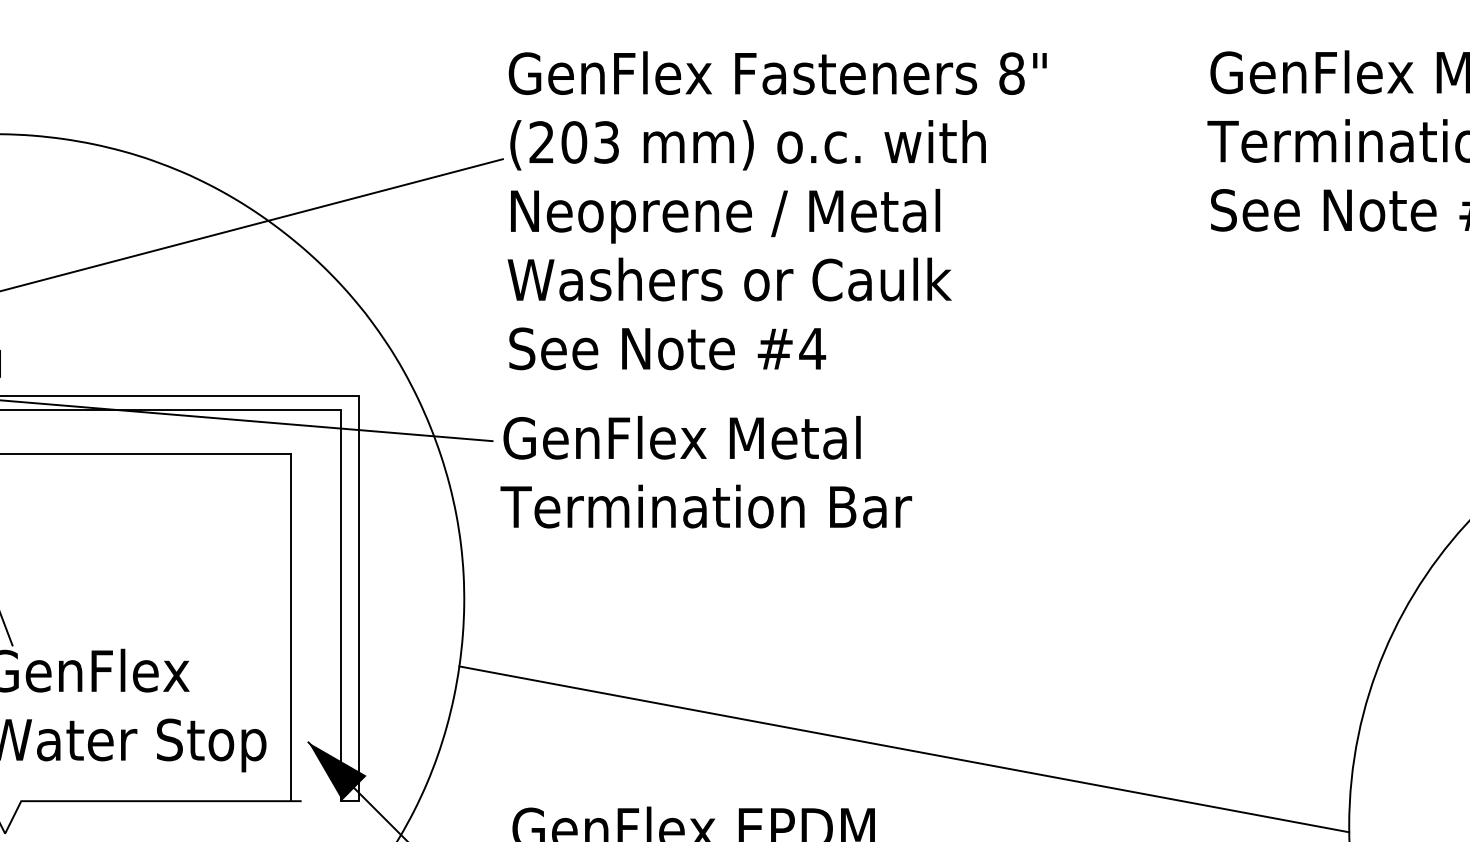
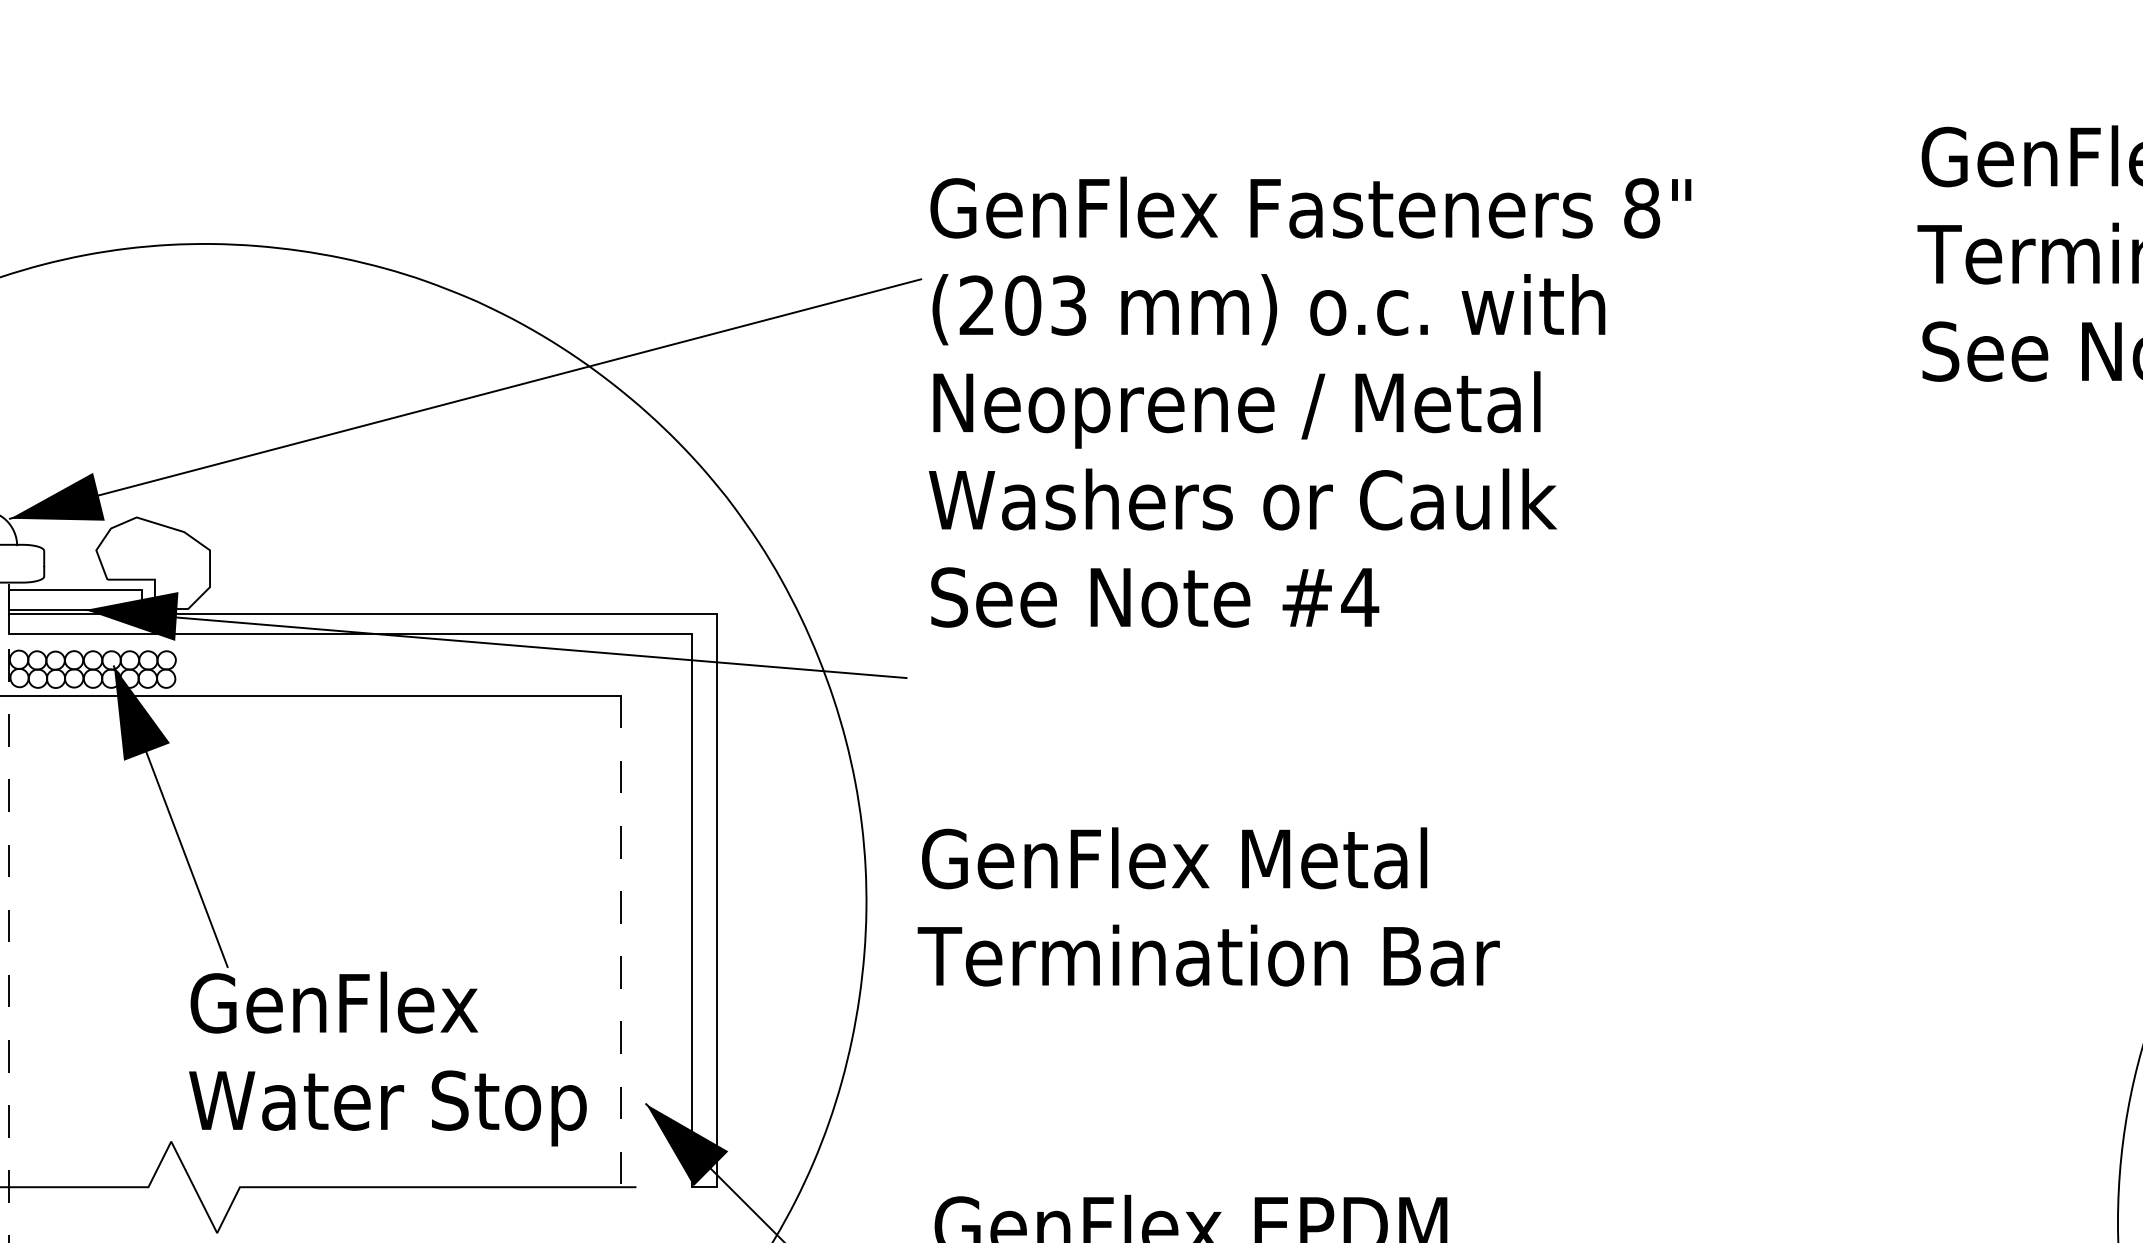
text: (777, 210) -> (1310, 401), moved
text: (706, 471) -> (1208, 906), moved
line: (290, 627) -> (620, 941), solid -> dashed
line: (904, 749) -> (1488, 1113), removed

